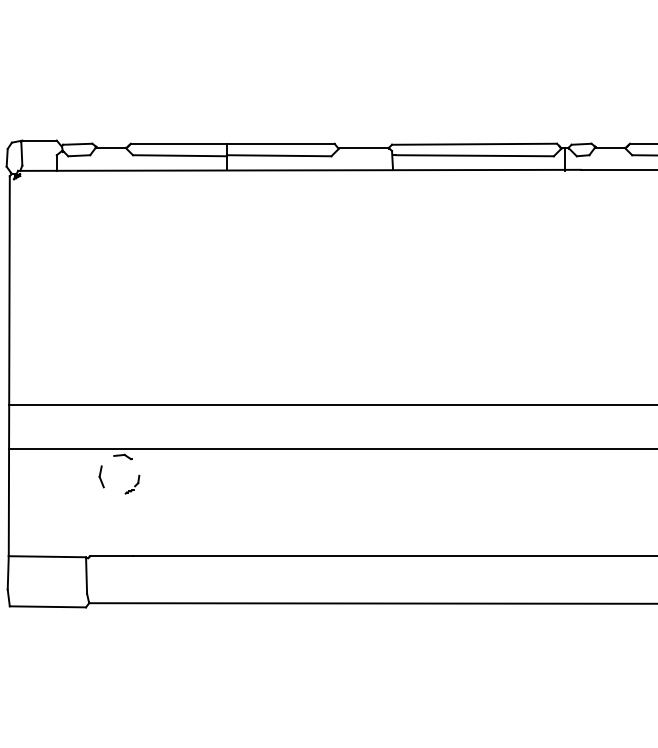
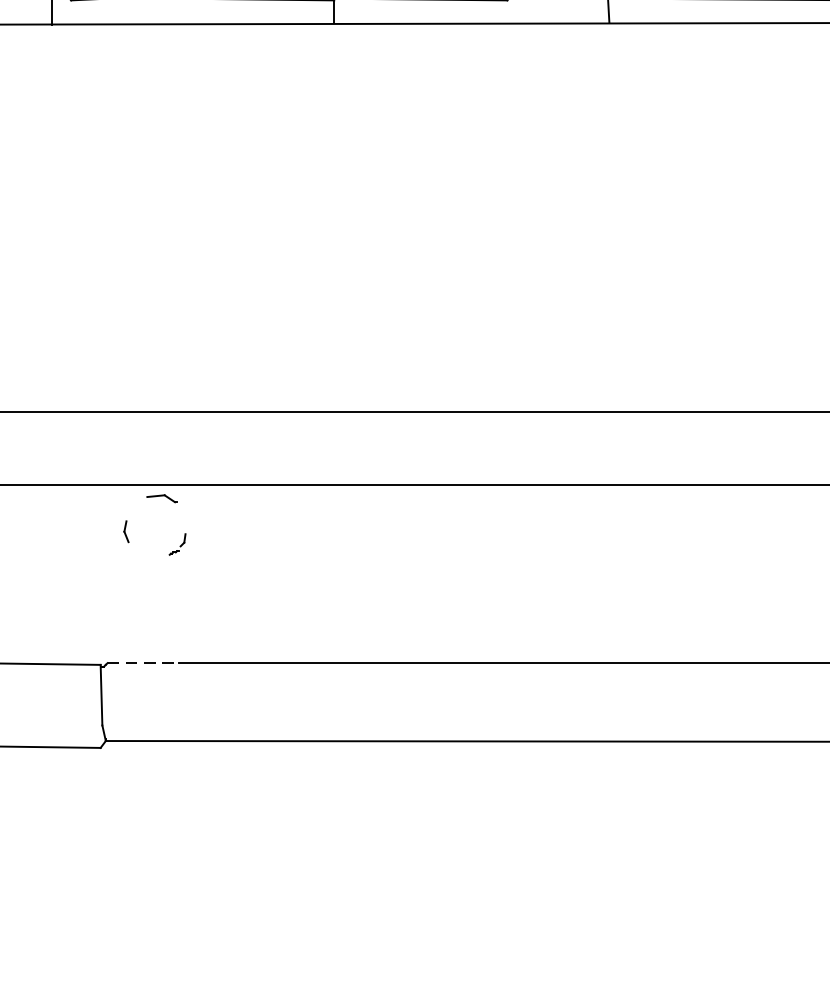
part: (101, 476) -> (126, 531), size x0.6
part: (132, 484) -> (177, 544), size x0.7
line: (112, 556) -> (144, 663), solid -> dashed

